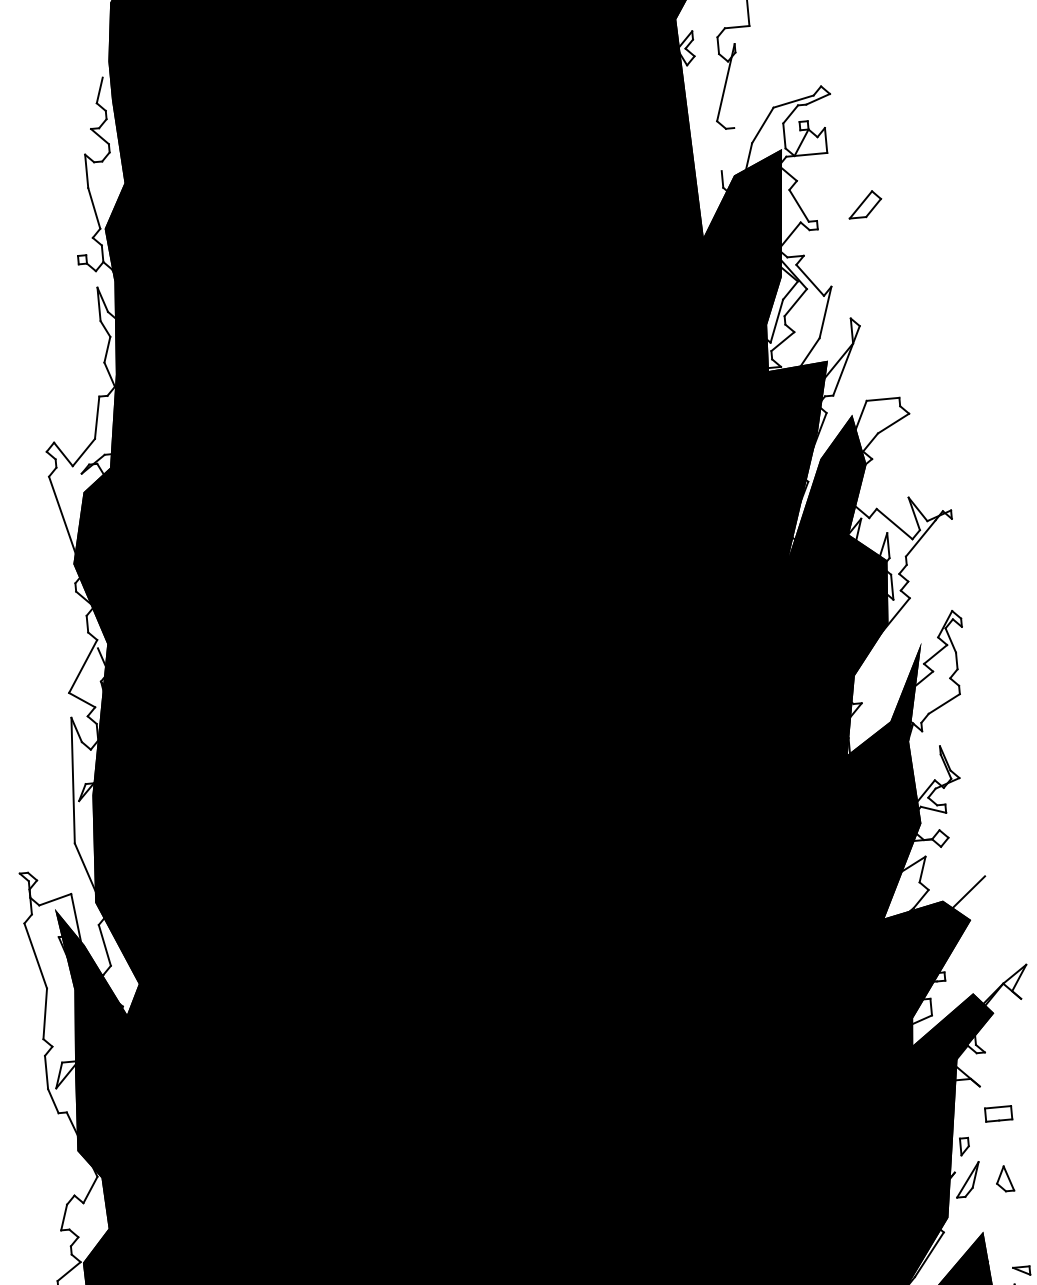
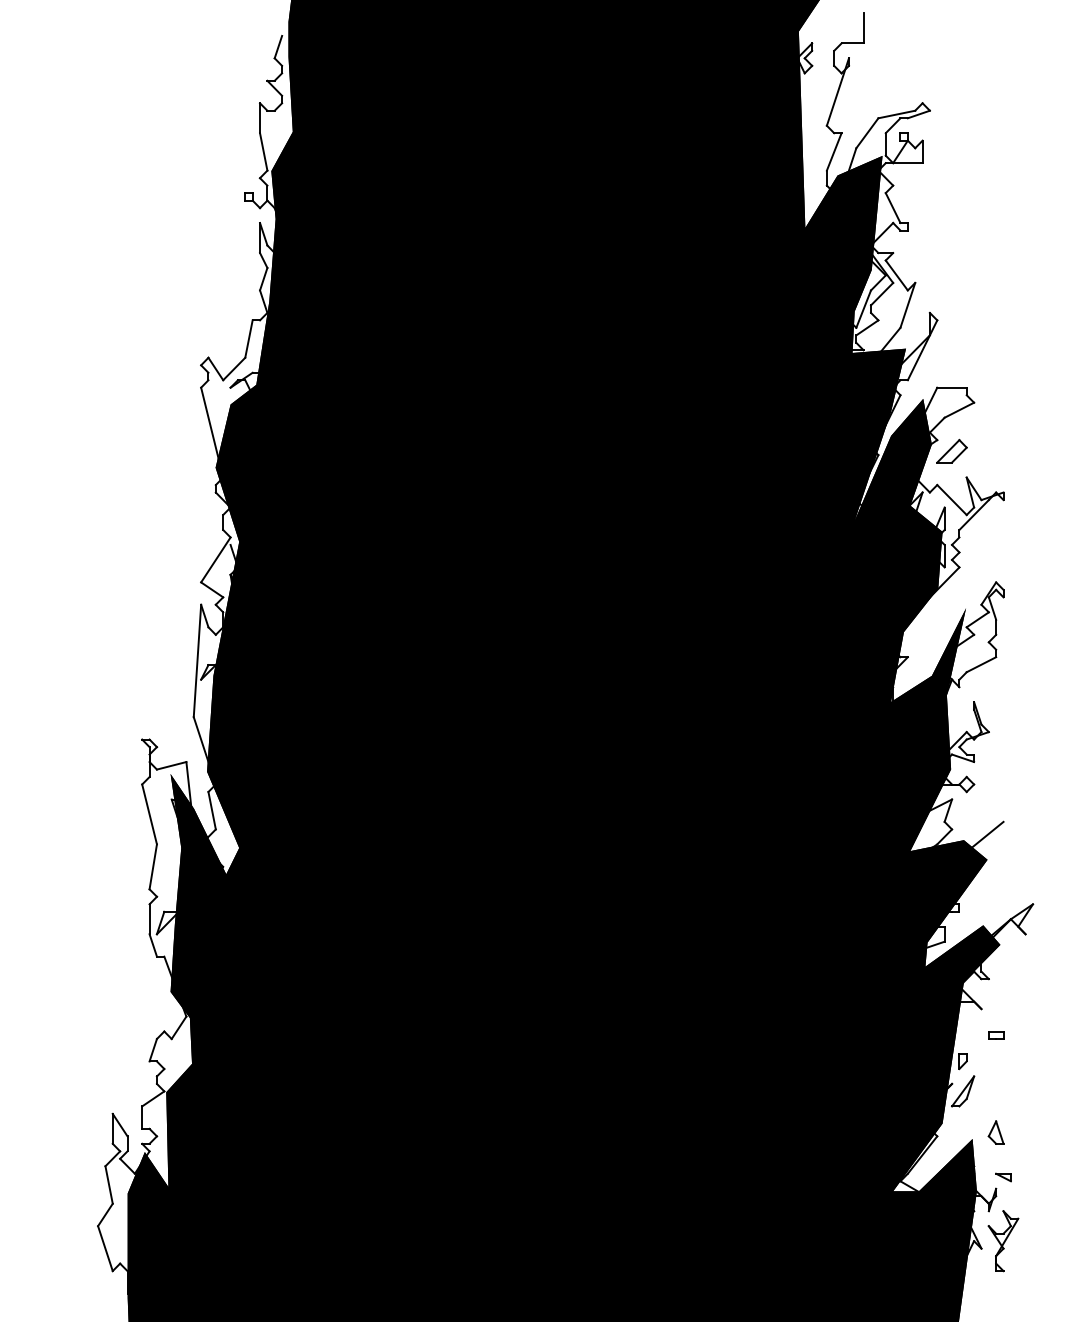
line: (727, 149) -> (833, 151), added
part: (864, 204) -> (951, 451), moved
part: (999, 1114) -> (996, 1035), size x0.62
part: (1004, 1178) -> (995, 1132), moved

